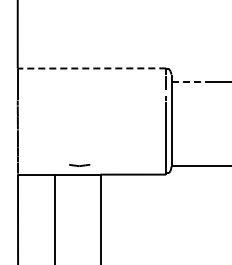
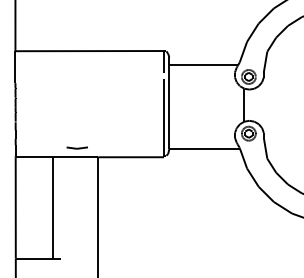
line: (91, 68) -> (89, 51), dashed -> solid
line: (190, 82) -> (188, 65), dashed -> solid

